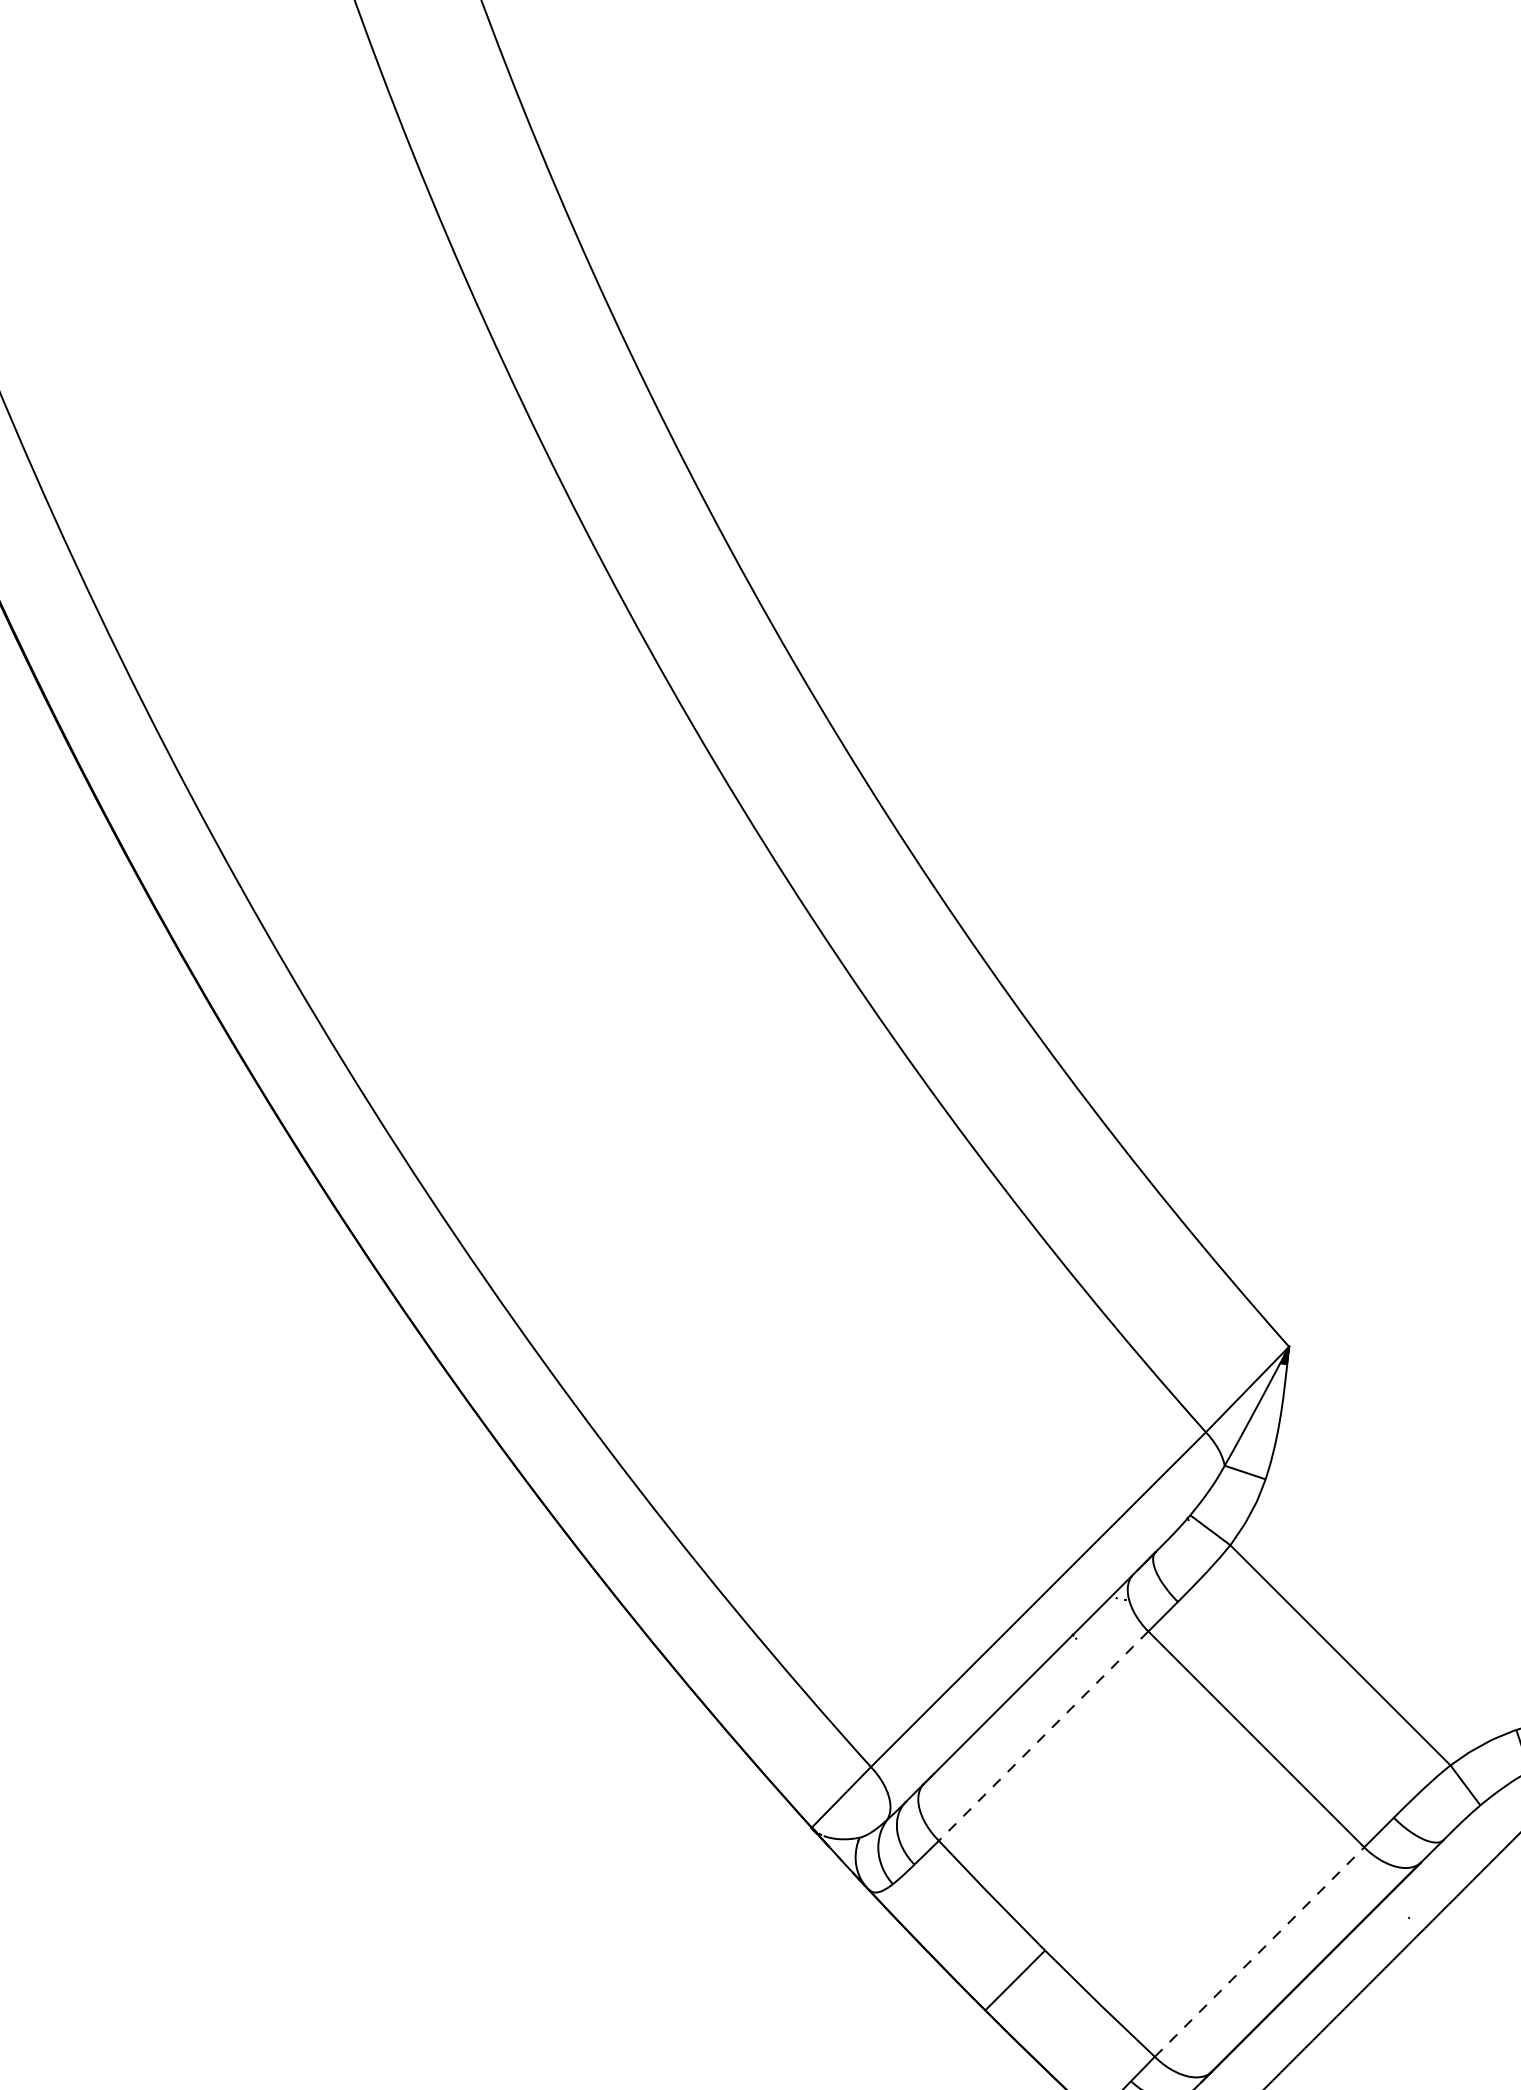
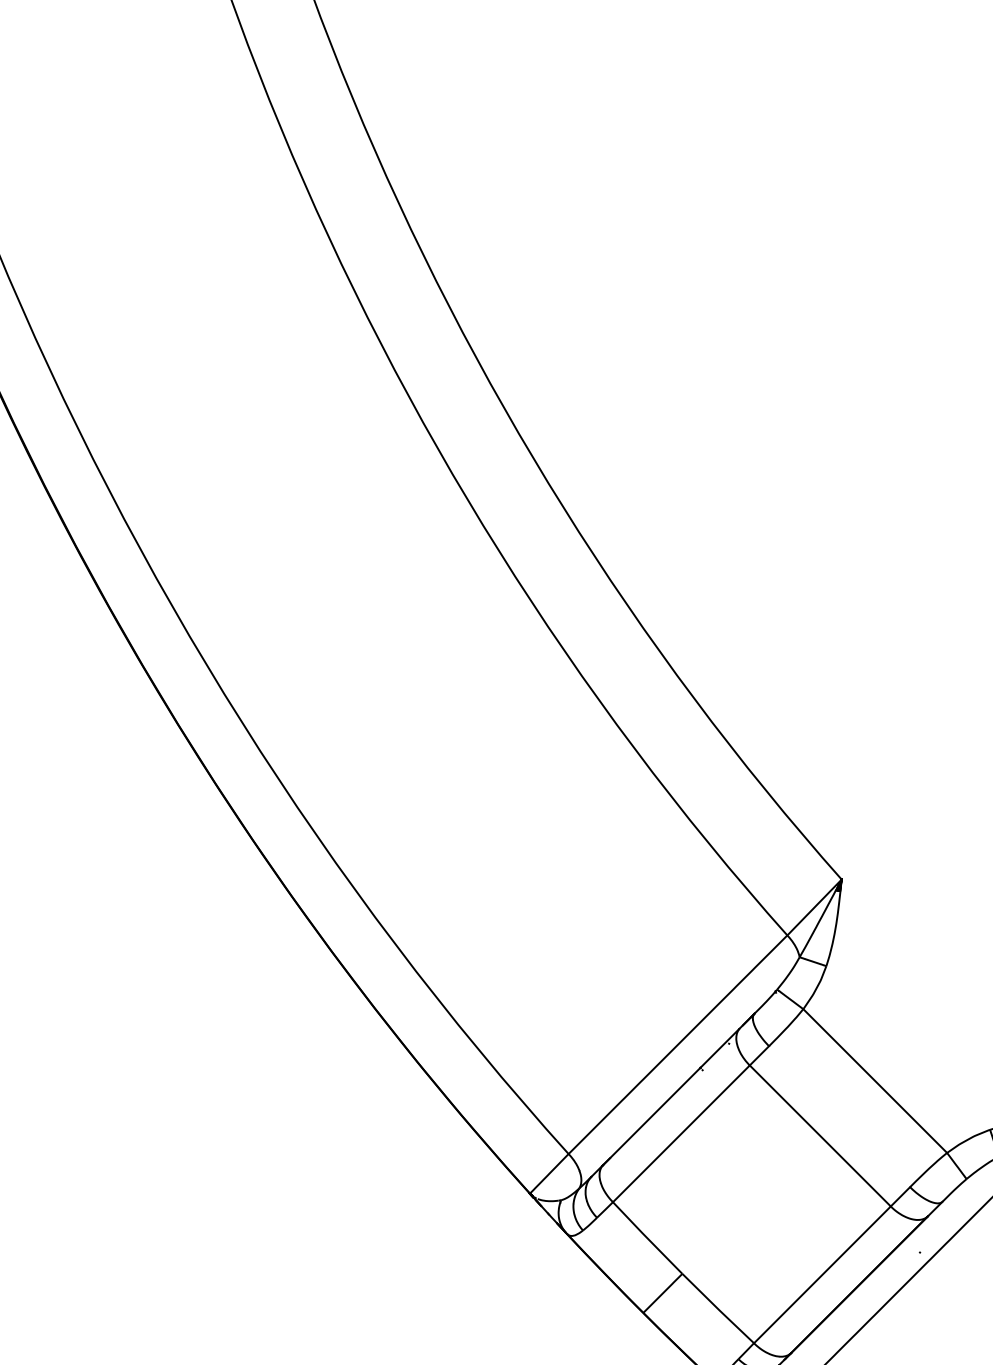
line: (1043, 1735) -> (681, 1133), dashed -> solid
line: (1259, 1951) -> (822, 1274), dashed -> solid

